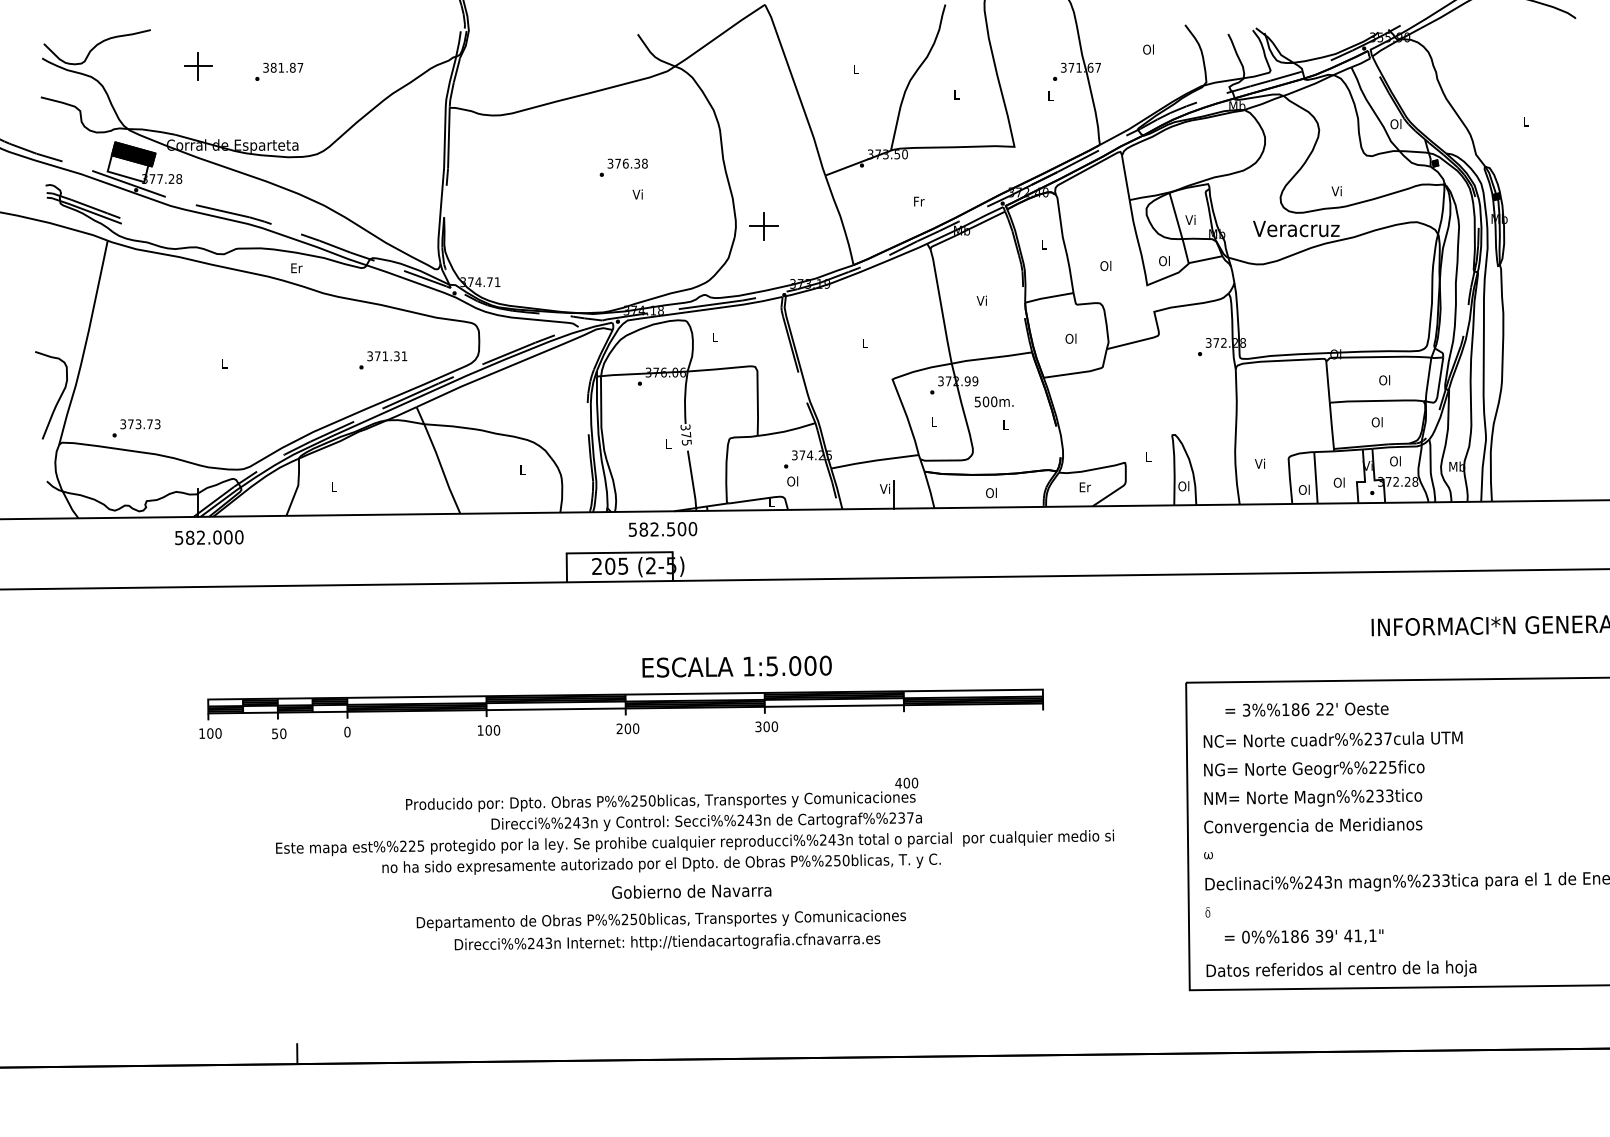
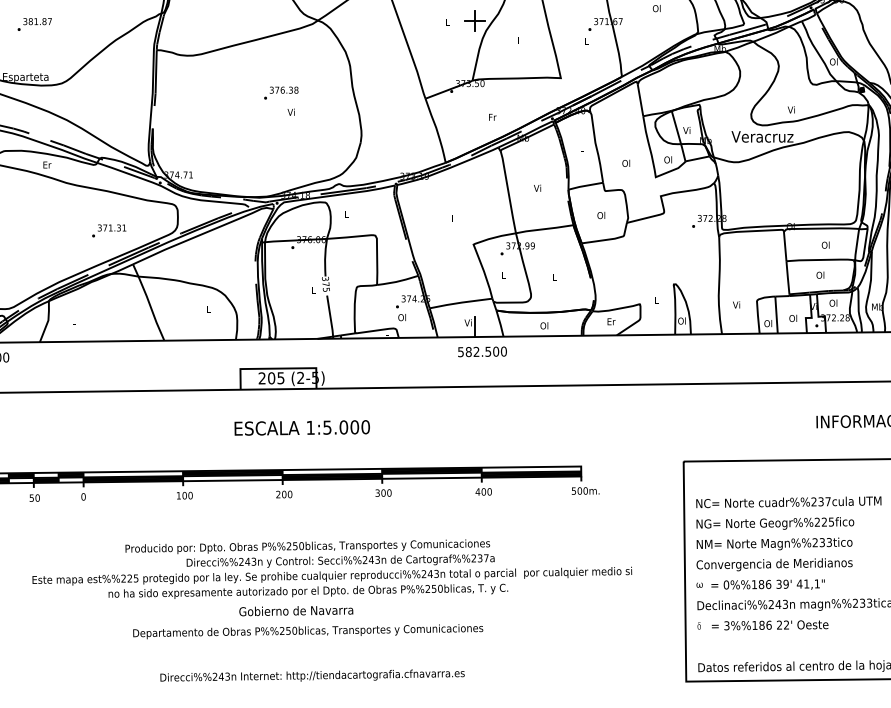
part: (763, 226) -> (474, 20), moved
text: (993, 401) -> (585, 490), moved
text: (662, 529) -> (482, 351), moved
text: (736, 666) -> (301, 427), moved
text: (1306, 709) -> (769, 625), moved
text: (906, 782) -> (483, 491), moved
text: (691, 891) -> (296, 610), moved
text: (1303, 936) -> (767, 584), moved
text: (667, 941) -> (312, 675), moved

